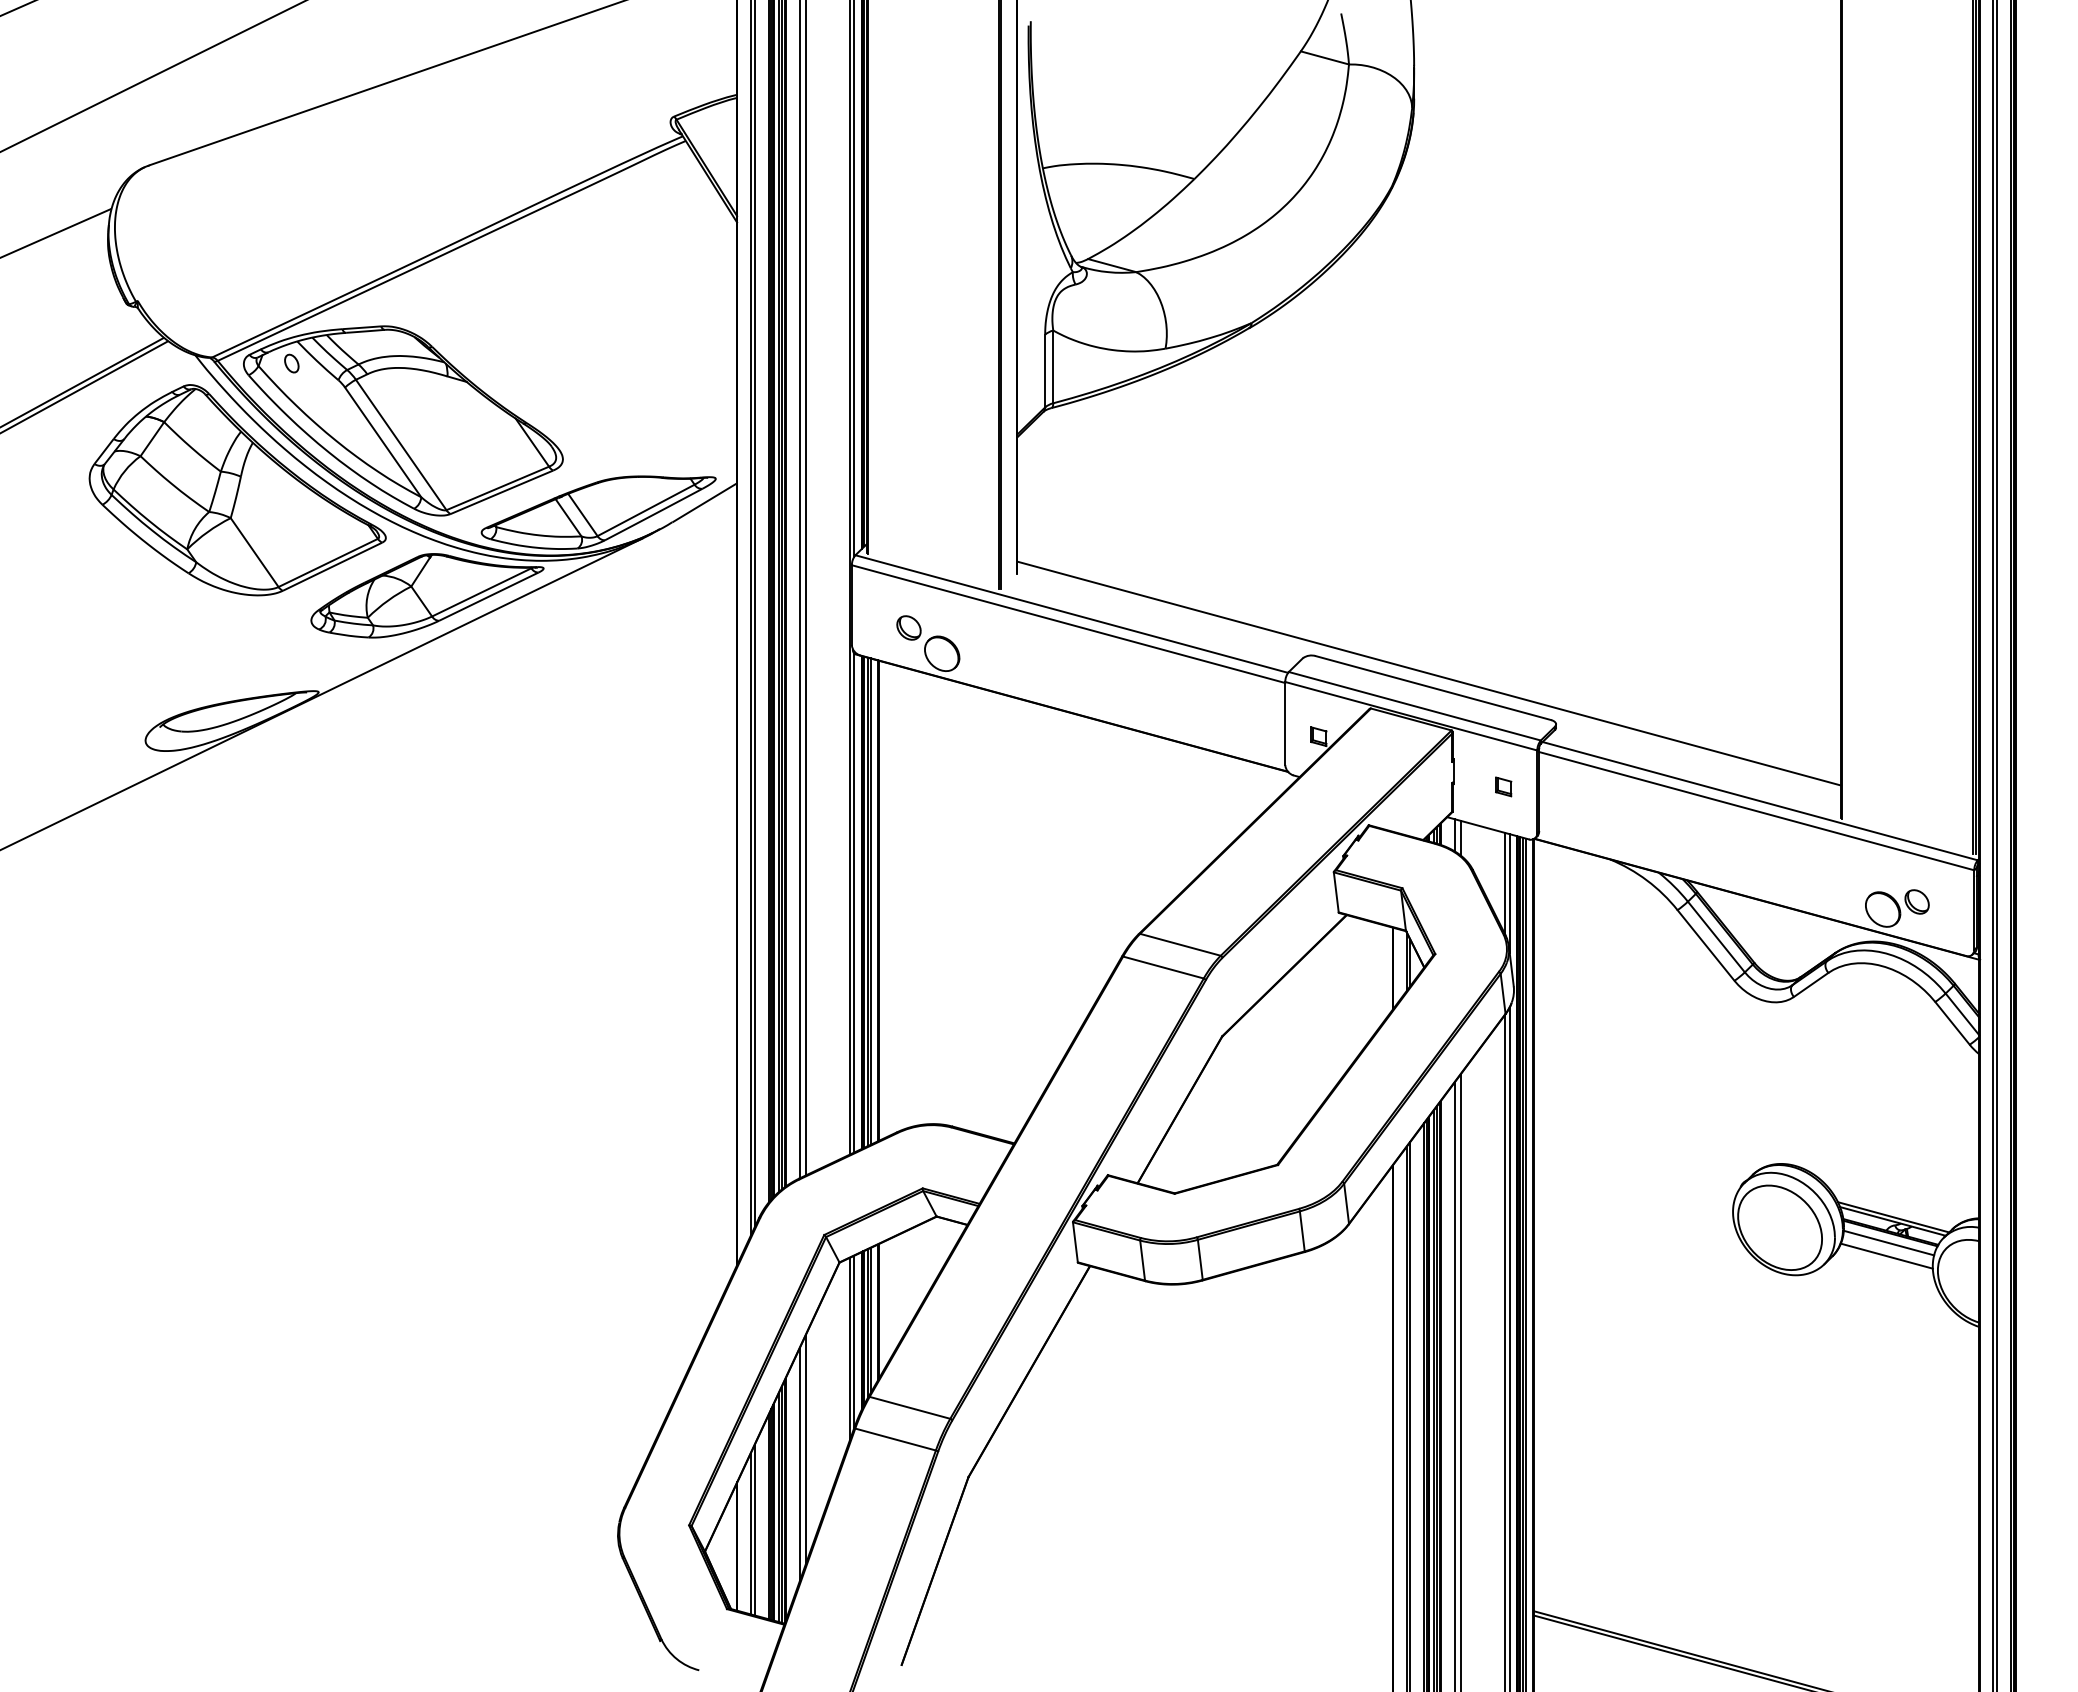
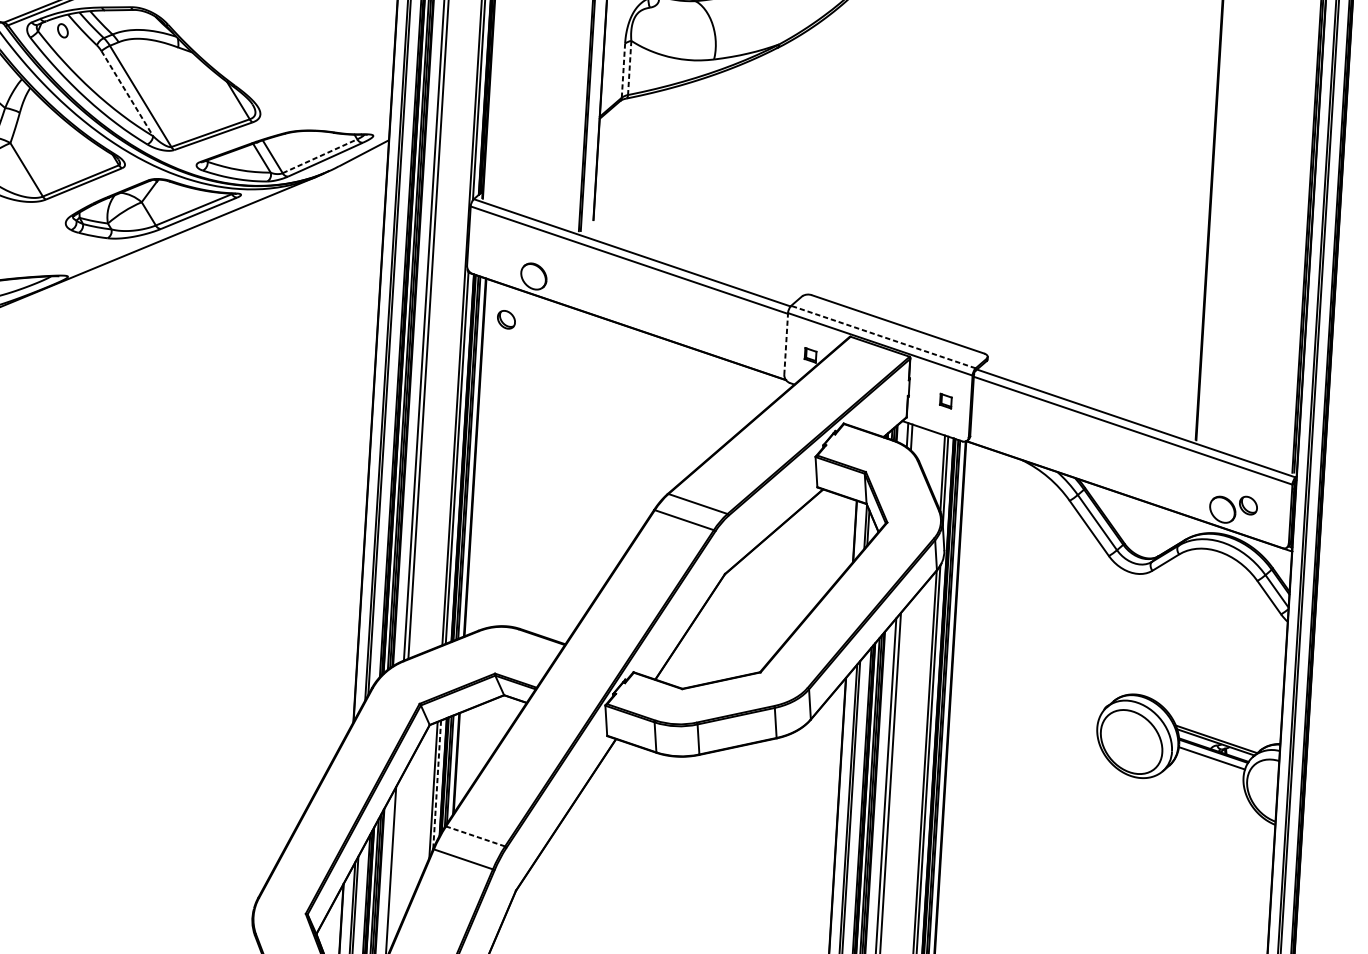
line: (1053, 367) -> (629, 68), solid -> dashed
line: (1045, 370) -> (623, 70), solid -> dashed
line: (383, 442) -> (127, 93), solid -> dashed
line: (646, 510) -> (320, 156), solid -> dashed
part: (908, 627) -> (506, 319), moved
line: (1429, 673) -> (895, 313), removed
line: (1414, 706) -> (883, 337), solid -> dashed
line: (1285, 723) -> (786, 344), solid -> dashed
line: (1886, 1255) -> (1209, 767), removed
line: (854, 1342) -> (437, 785), solid -> dashed
line: (909, 1407) -> (475, 836), solid -> dashed
line: (805, 1450) -> (395, 863), removed

